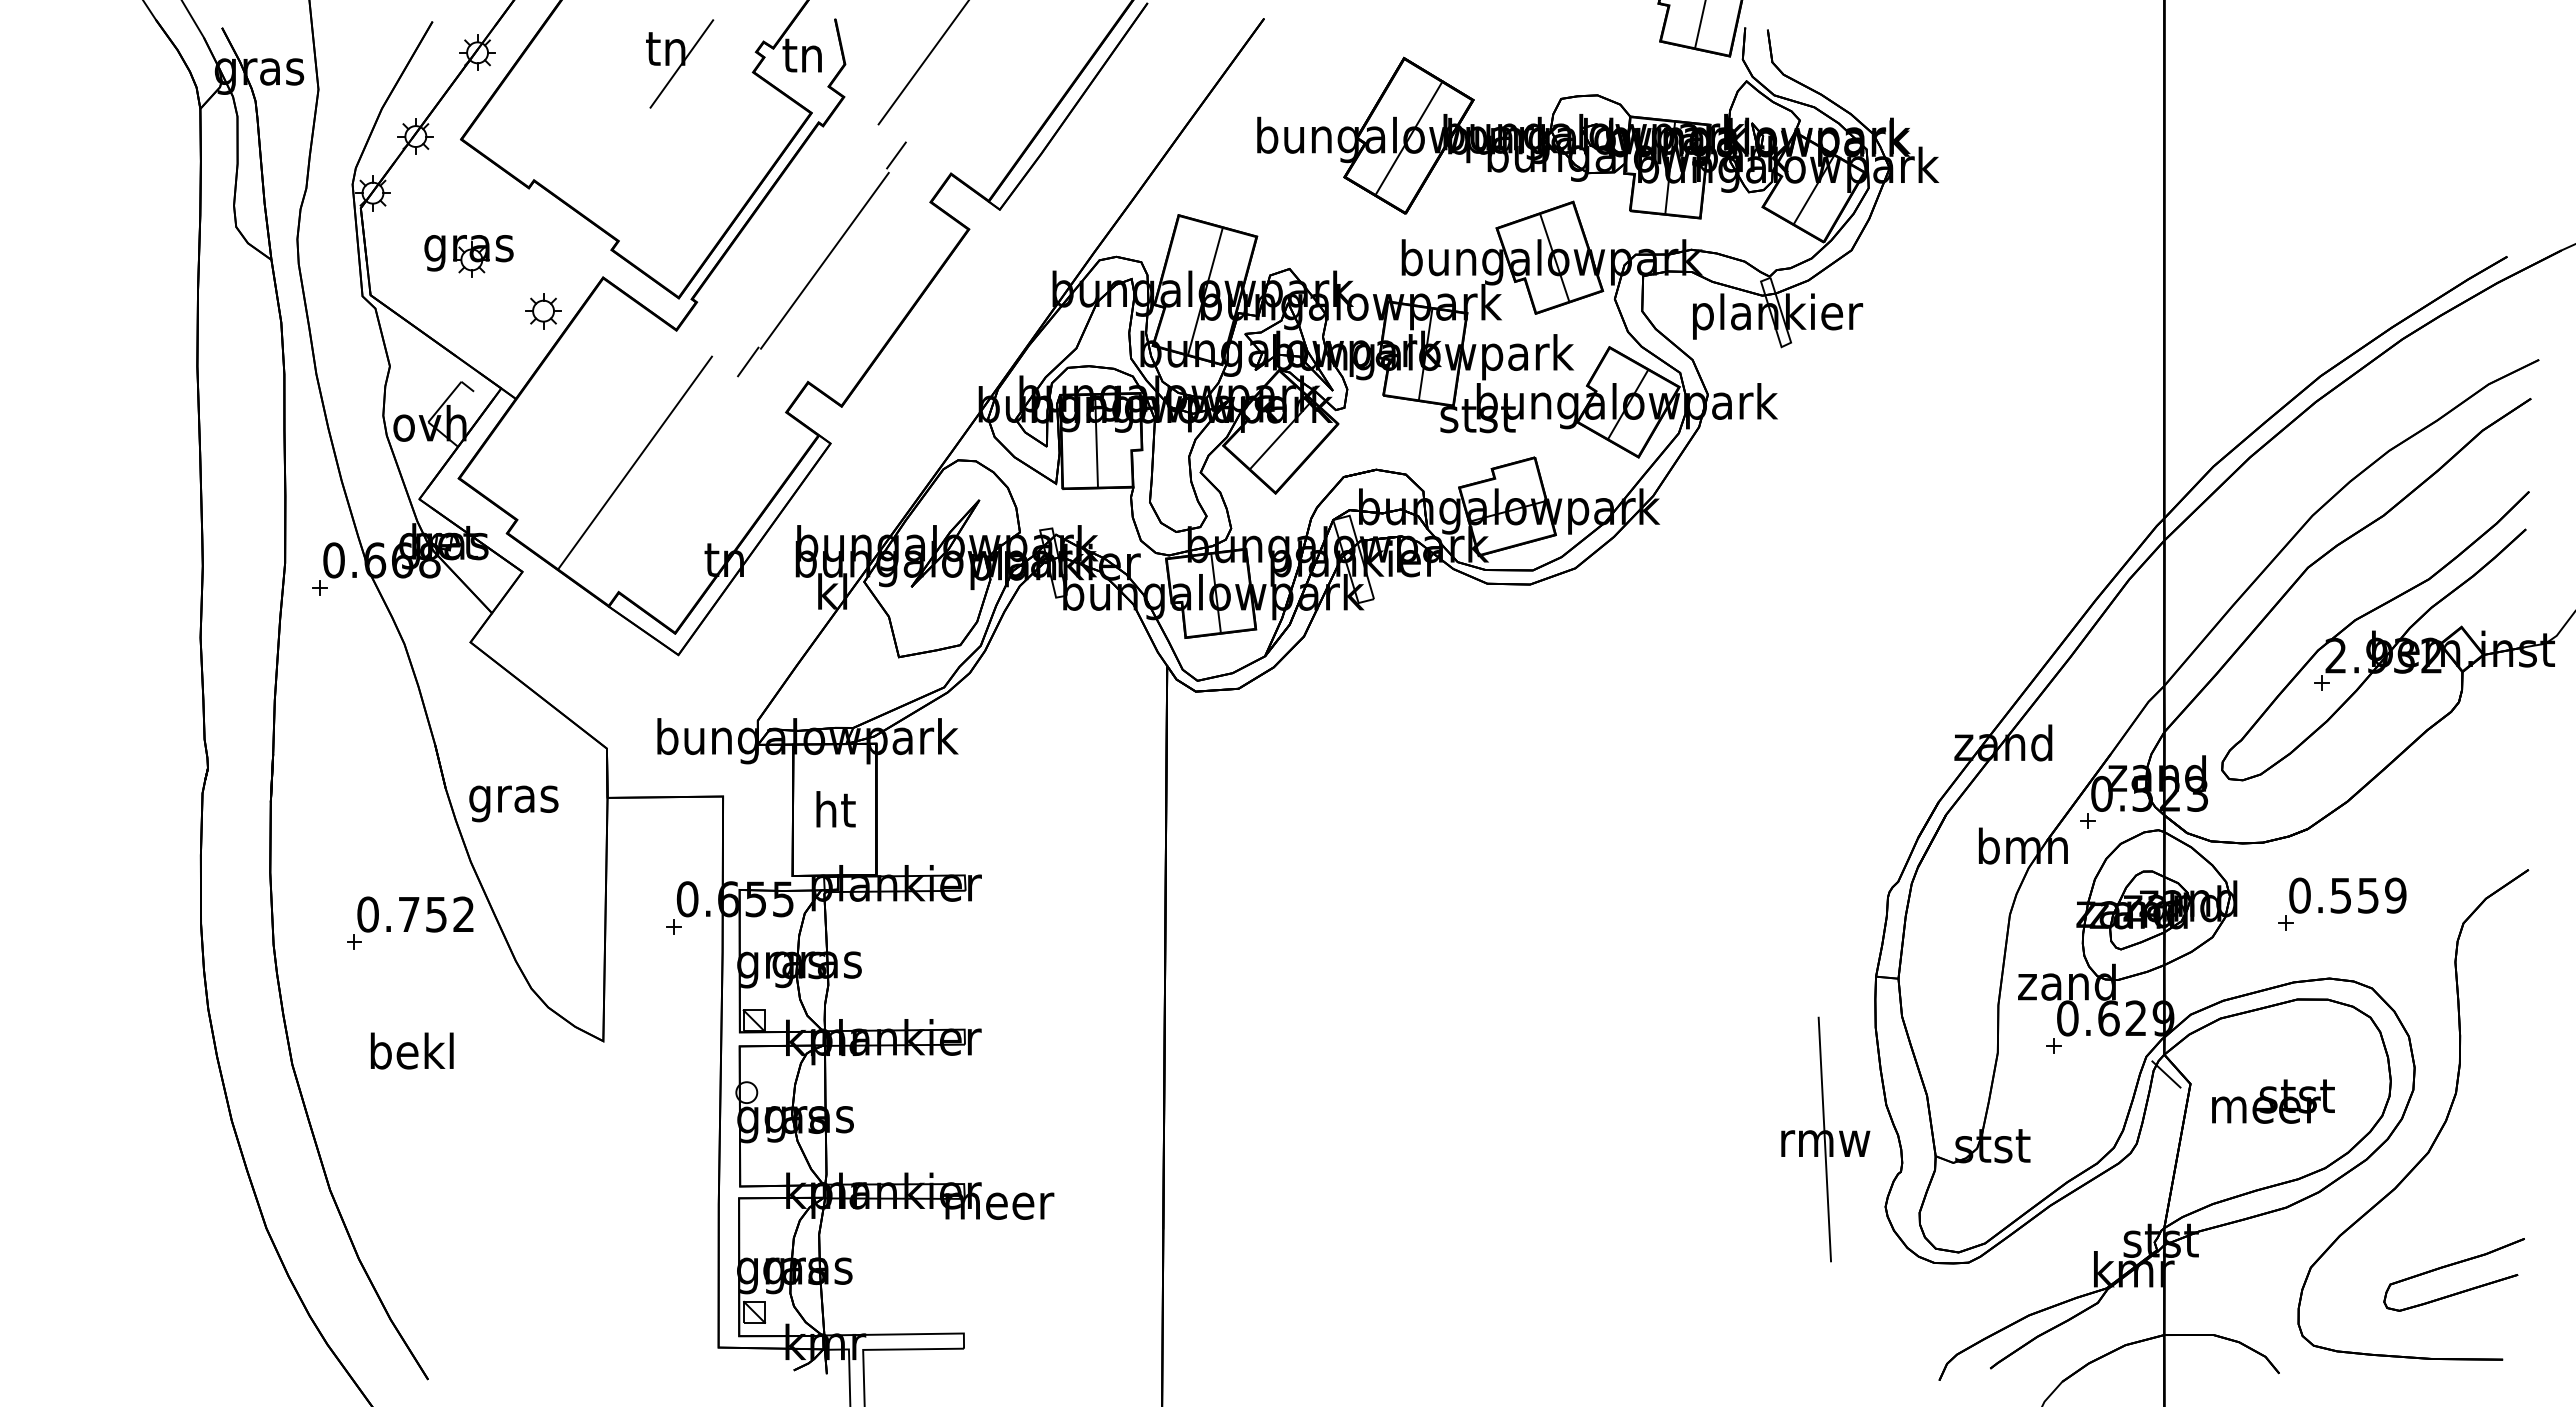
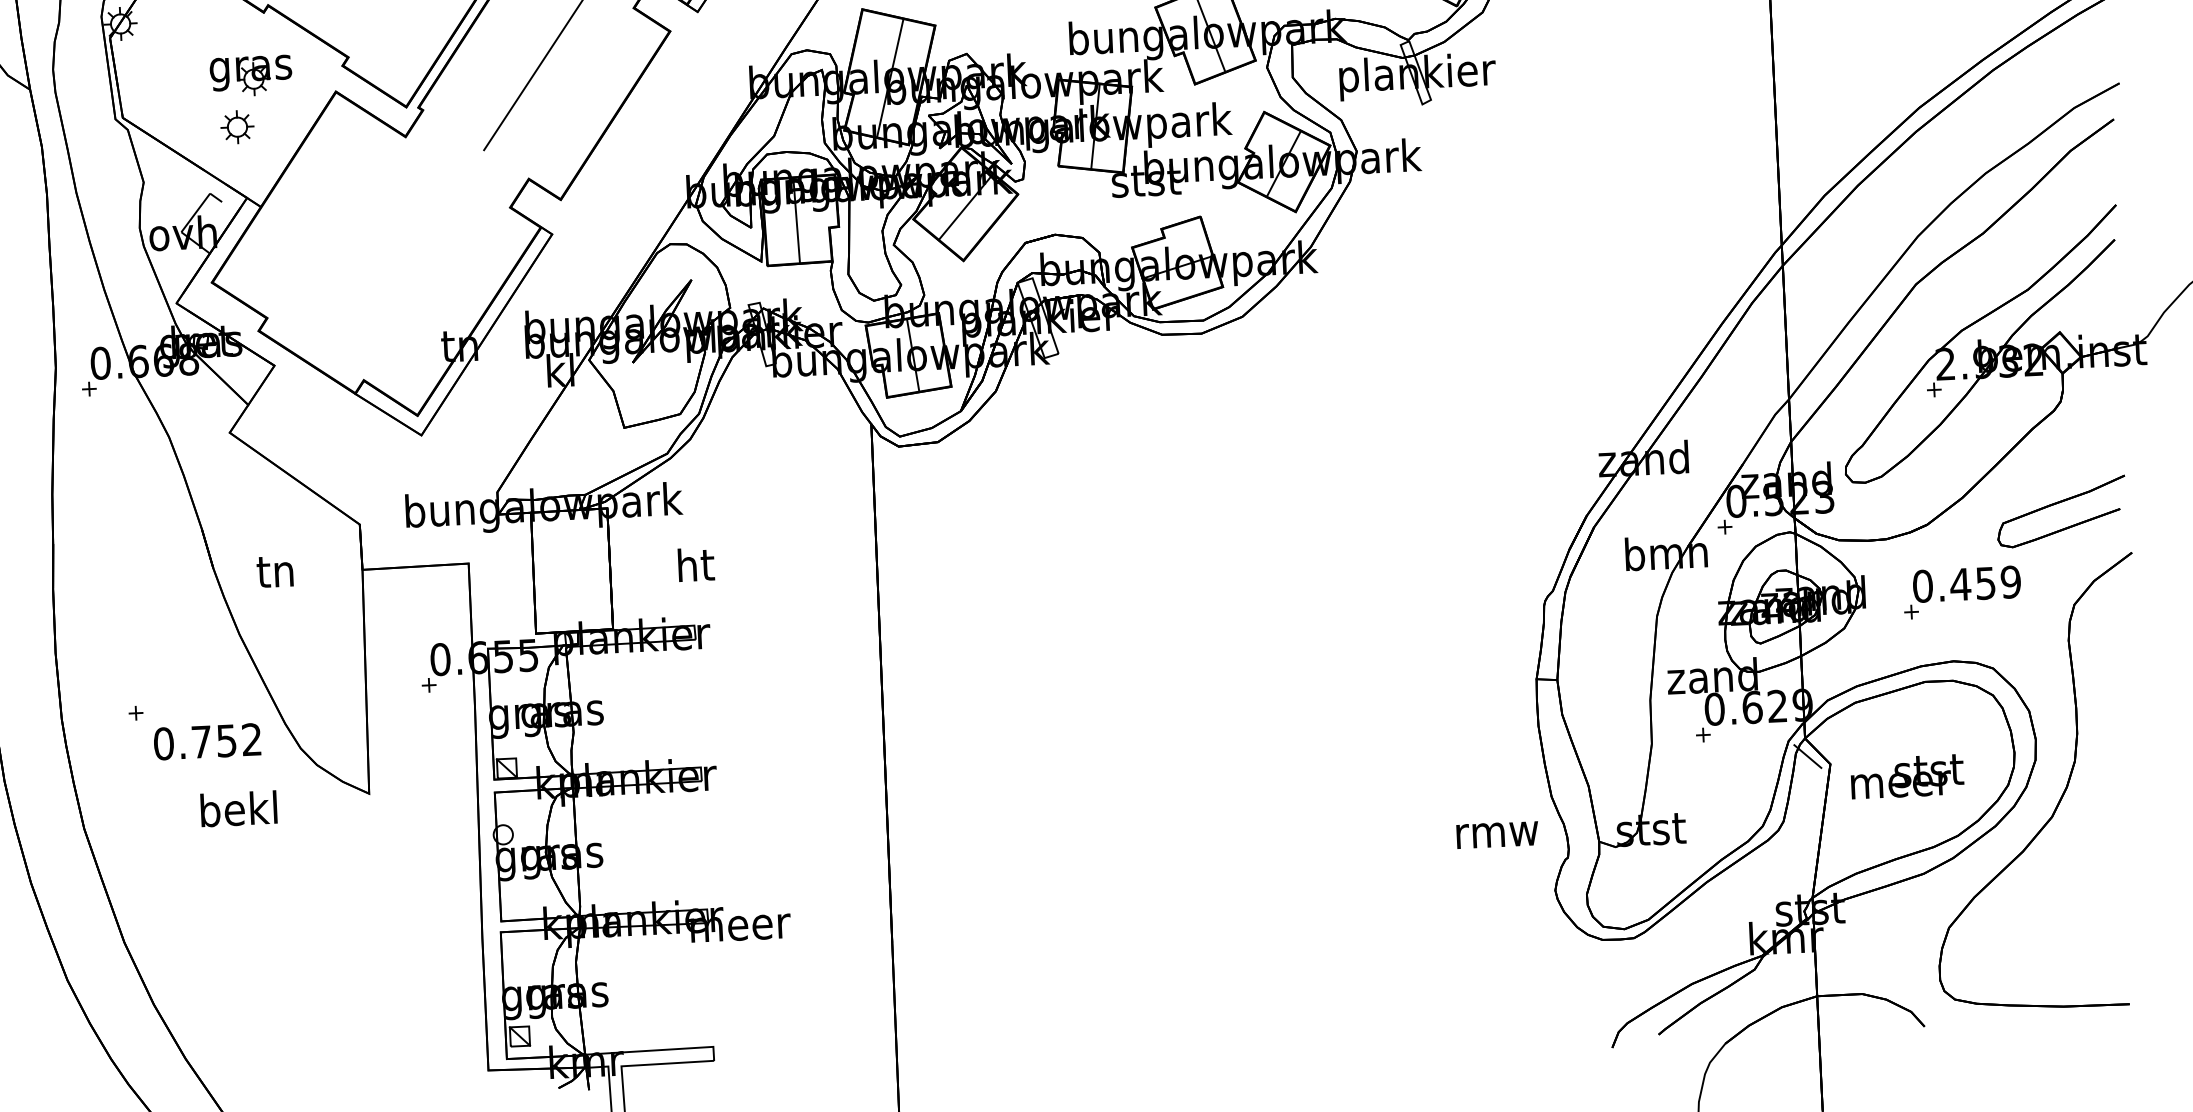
part: (468, 256) -> (250, 76), moved
part: (543, 311) -> (237, 127), moved
line: (748, 361) -> (473, 162), removed
line: (634, 462) -> (372, 260), removed
text: (513, 800) -> (276, 576), gras -> tn
text: (835, 809) -> (695, 564), moved
text: (2340, 895) -> (1960, 584), 0.559 -> 0.459
text: (415, 914) -> (207, 741), moved
text: (411, 1050) -> (238, 808), moved
line: (1824, 1139) -> (1496, 831), removed
part: (2449, 1266) -> (2056, 504), moved

